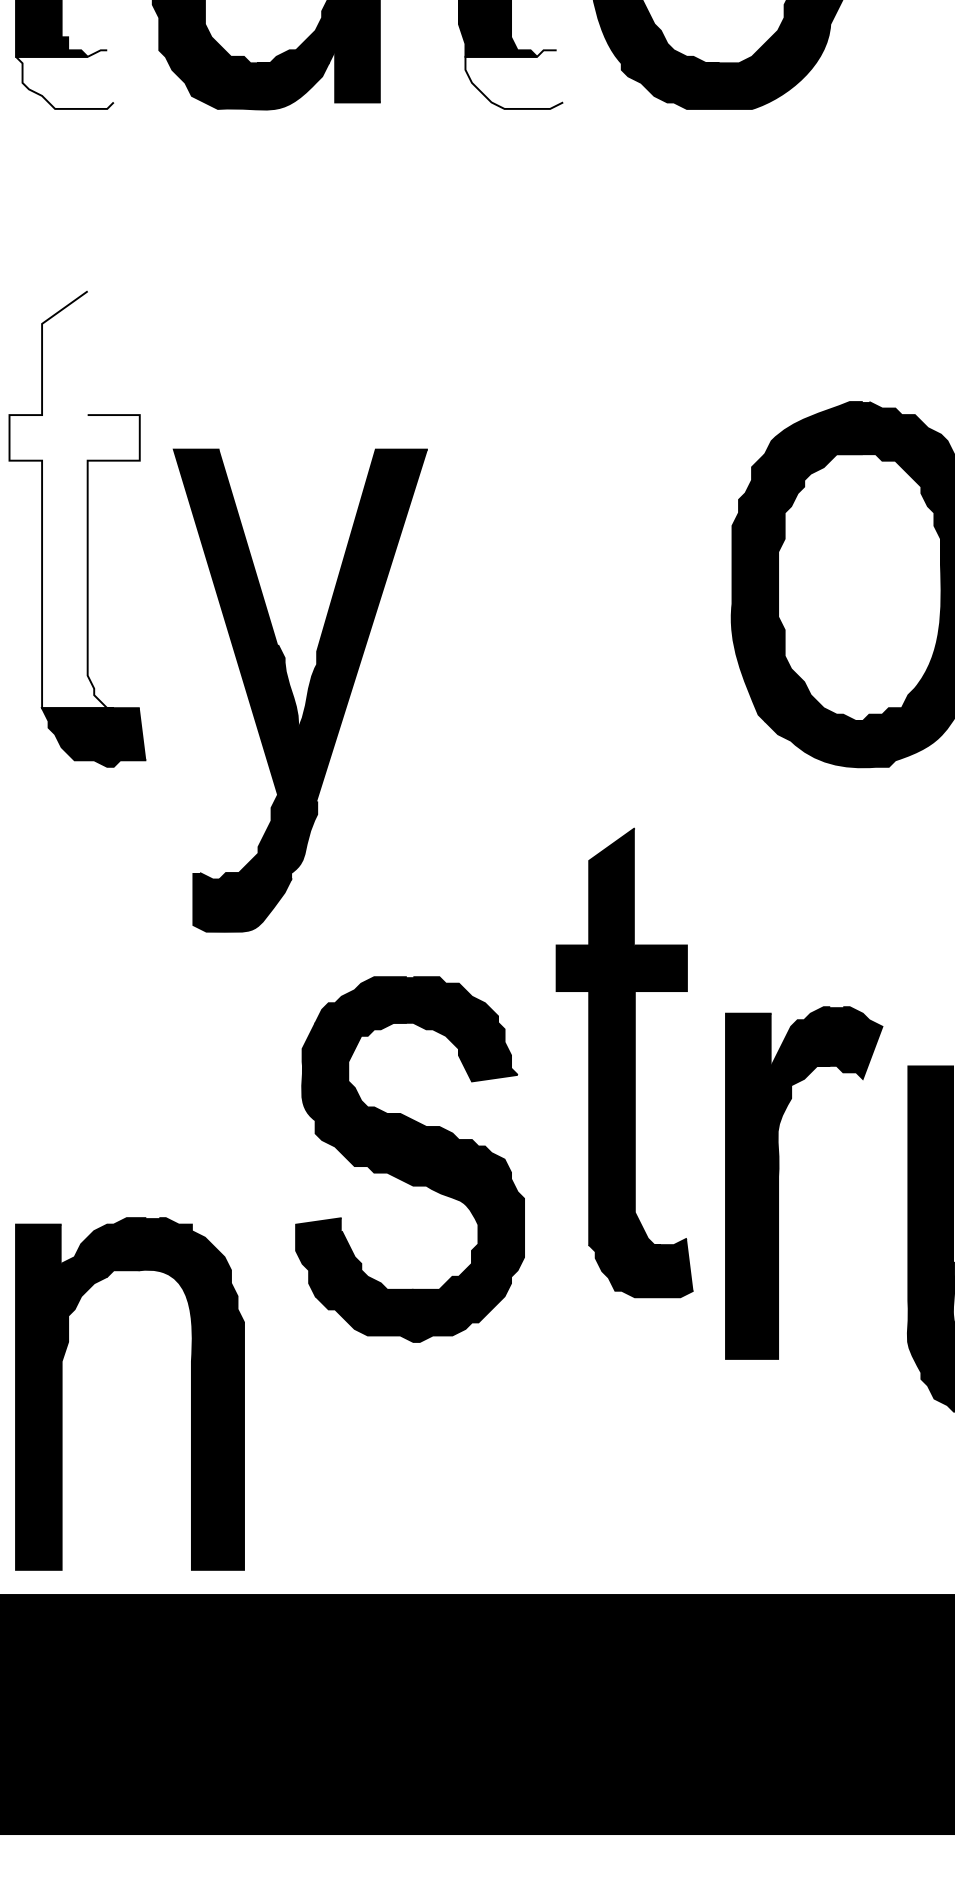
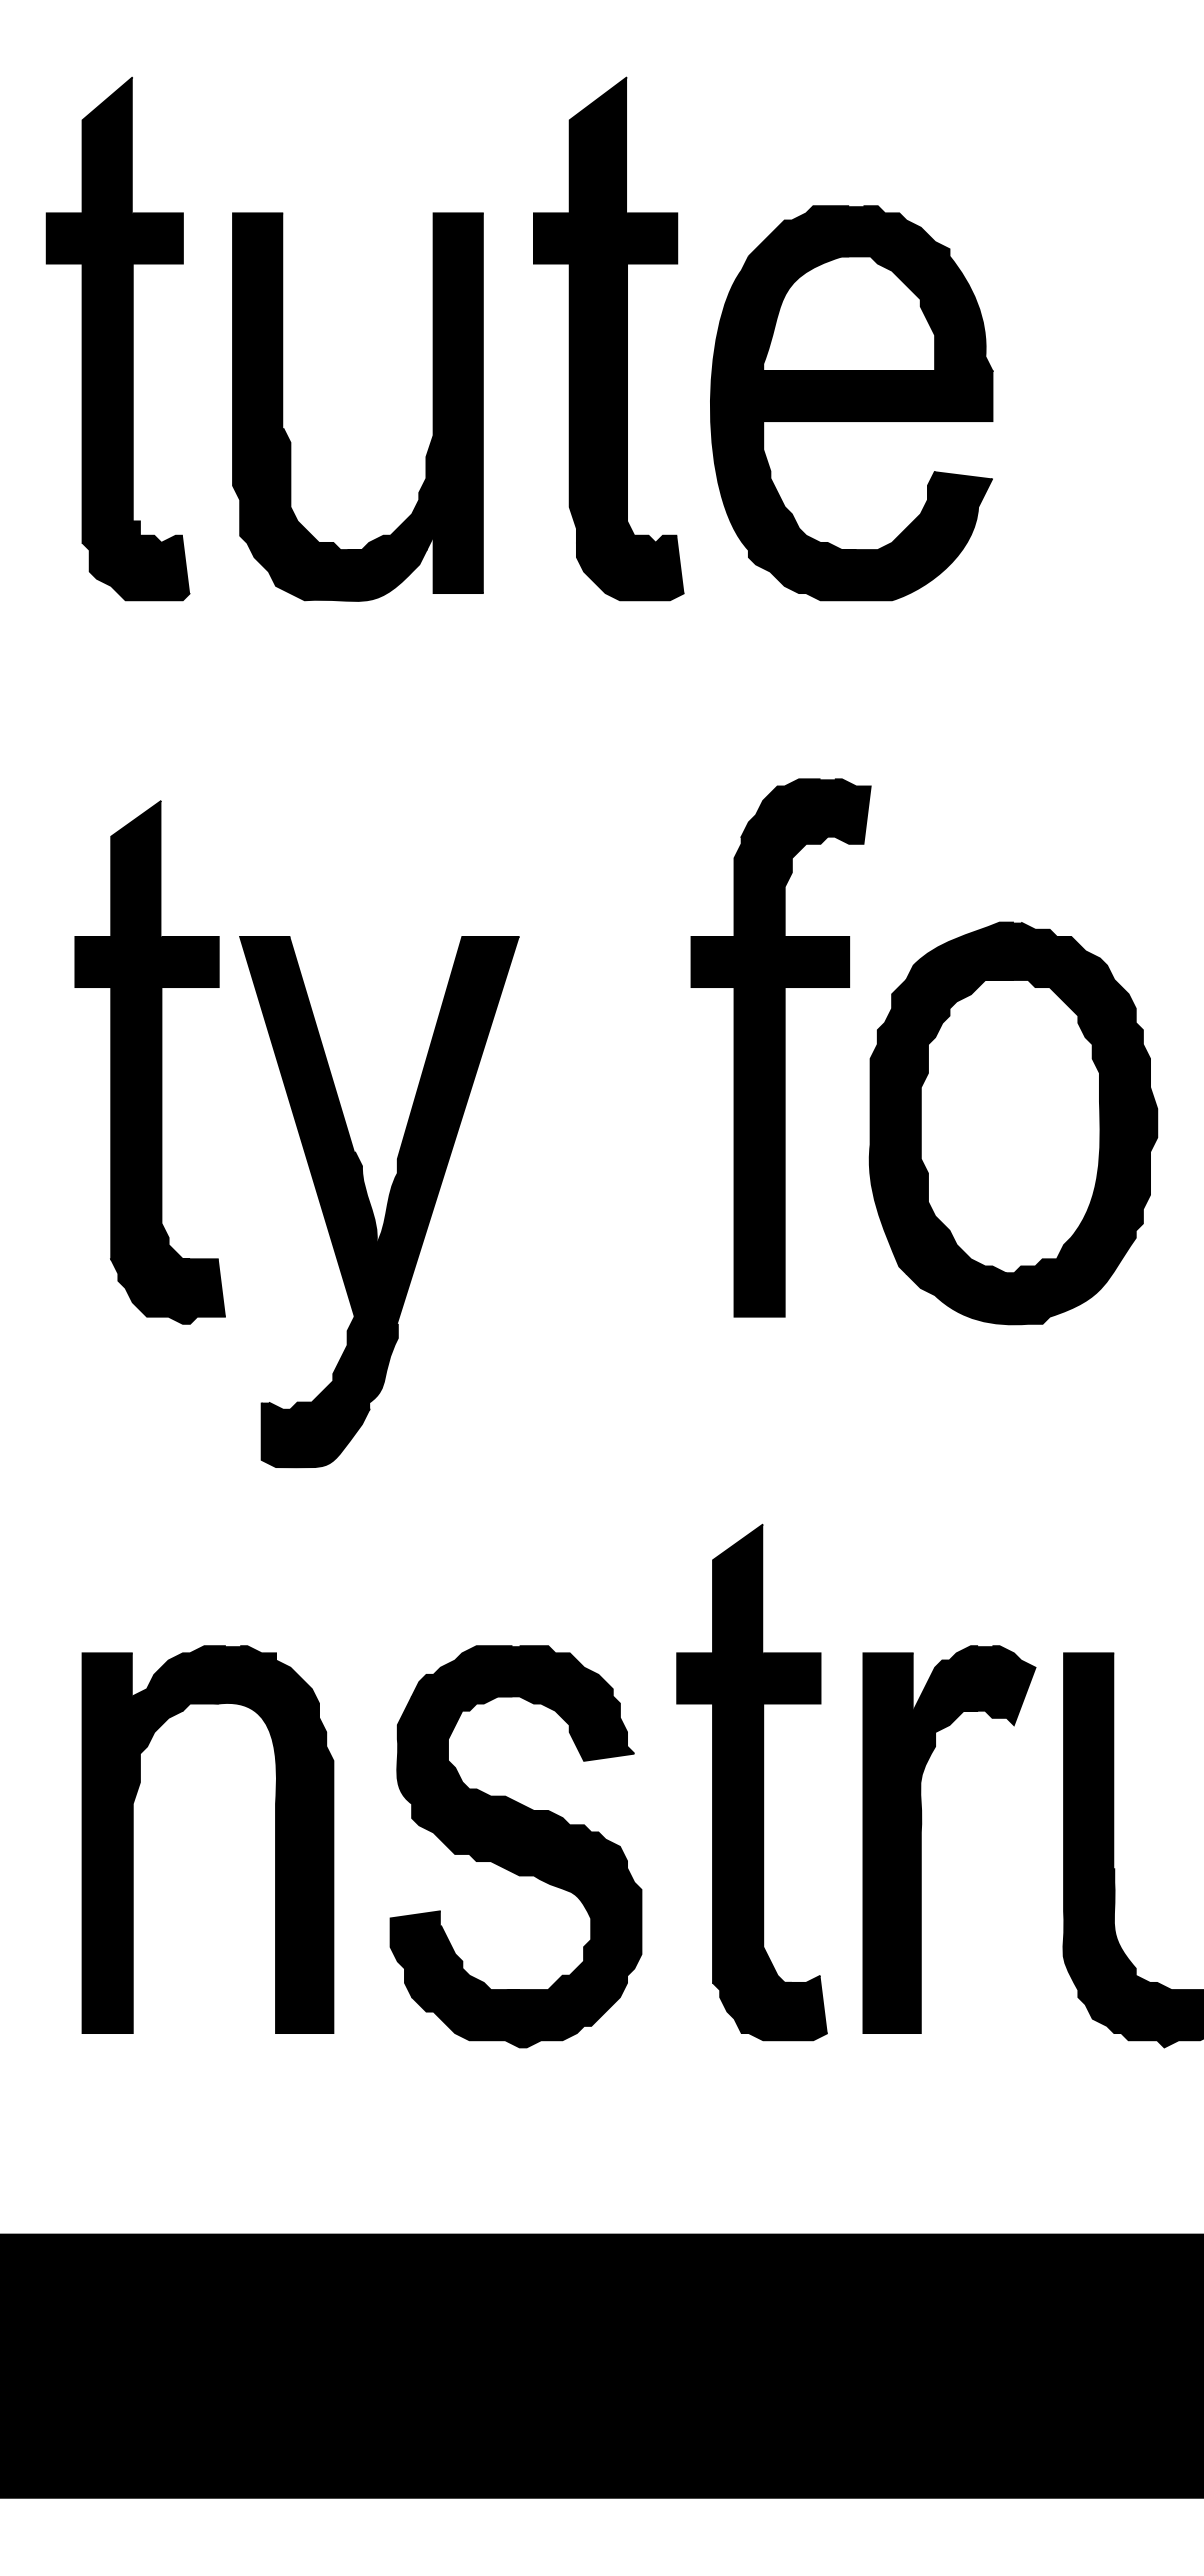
fill: (65, 79) -> (136, 567), added
fill: (514, 79) -> (630, 567), added
fill: (74, 499) -> (146, 1029), added
part: (650, 515) -> (780, 1047), added
part: (306, 693) -> (386, 1205), moved
part: (624, 1062) -> (751, 1782), moved
part: (409, 1159) -> (515, 1846), moved
part: (778, 1182) -> (921, 1839), moved
part: (191, 1393) -> (275, 1839), moved

